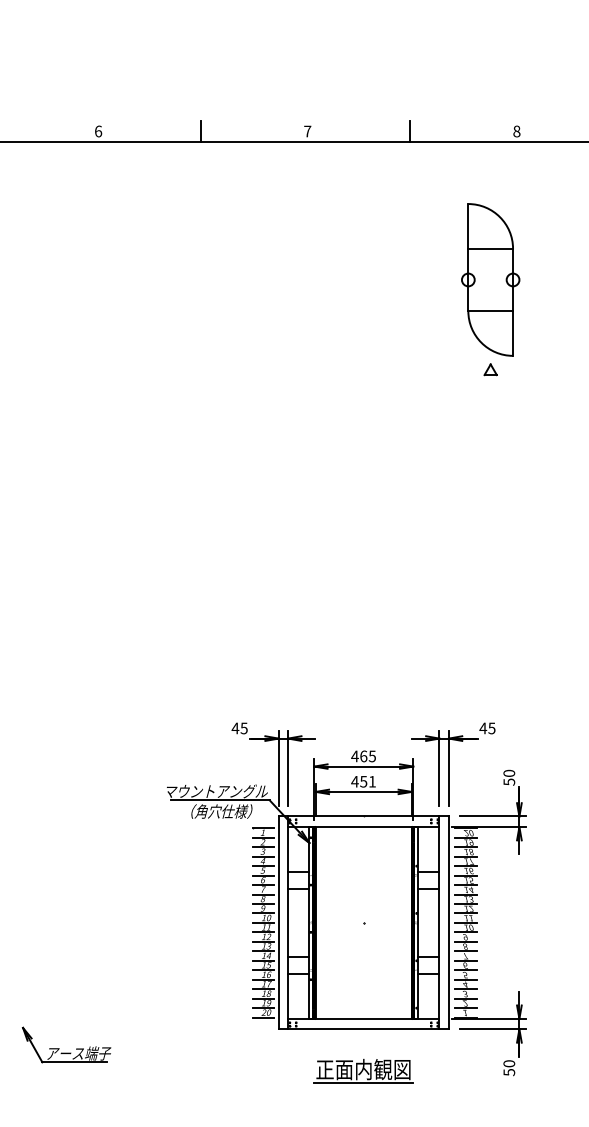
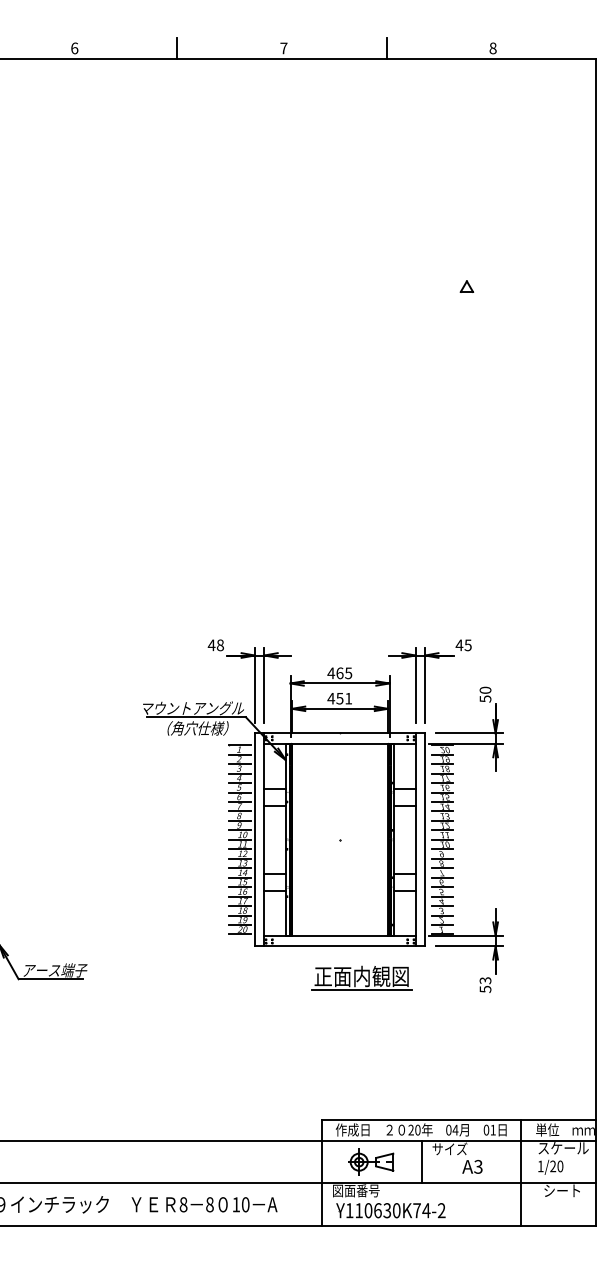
part: (490, 279) -> (466, 196), removed
text: (244, 728) -> (220, 645), 45 -> 48
text: (509, 1063) -> (485, 980), 50 -> 53
part: (363, 1070) -> (361, 977), moved

